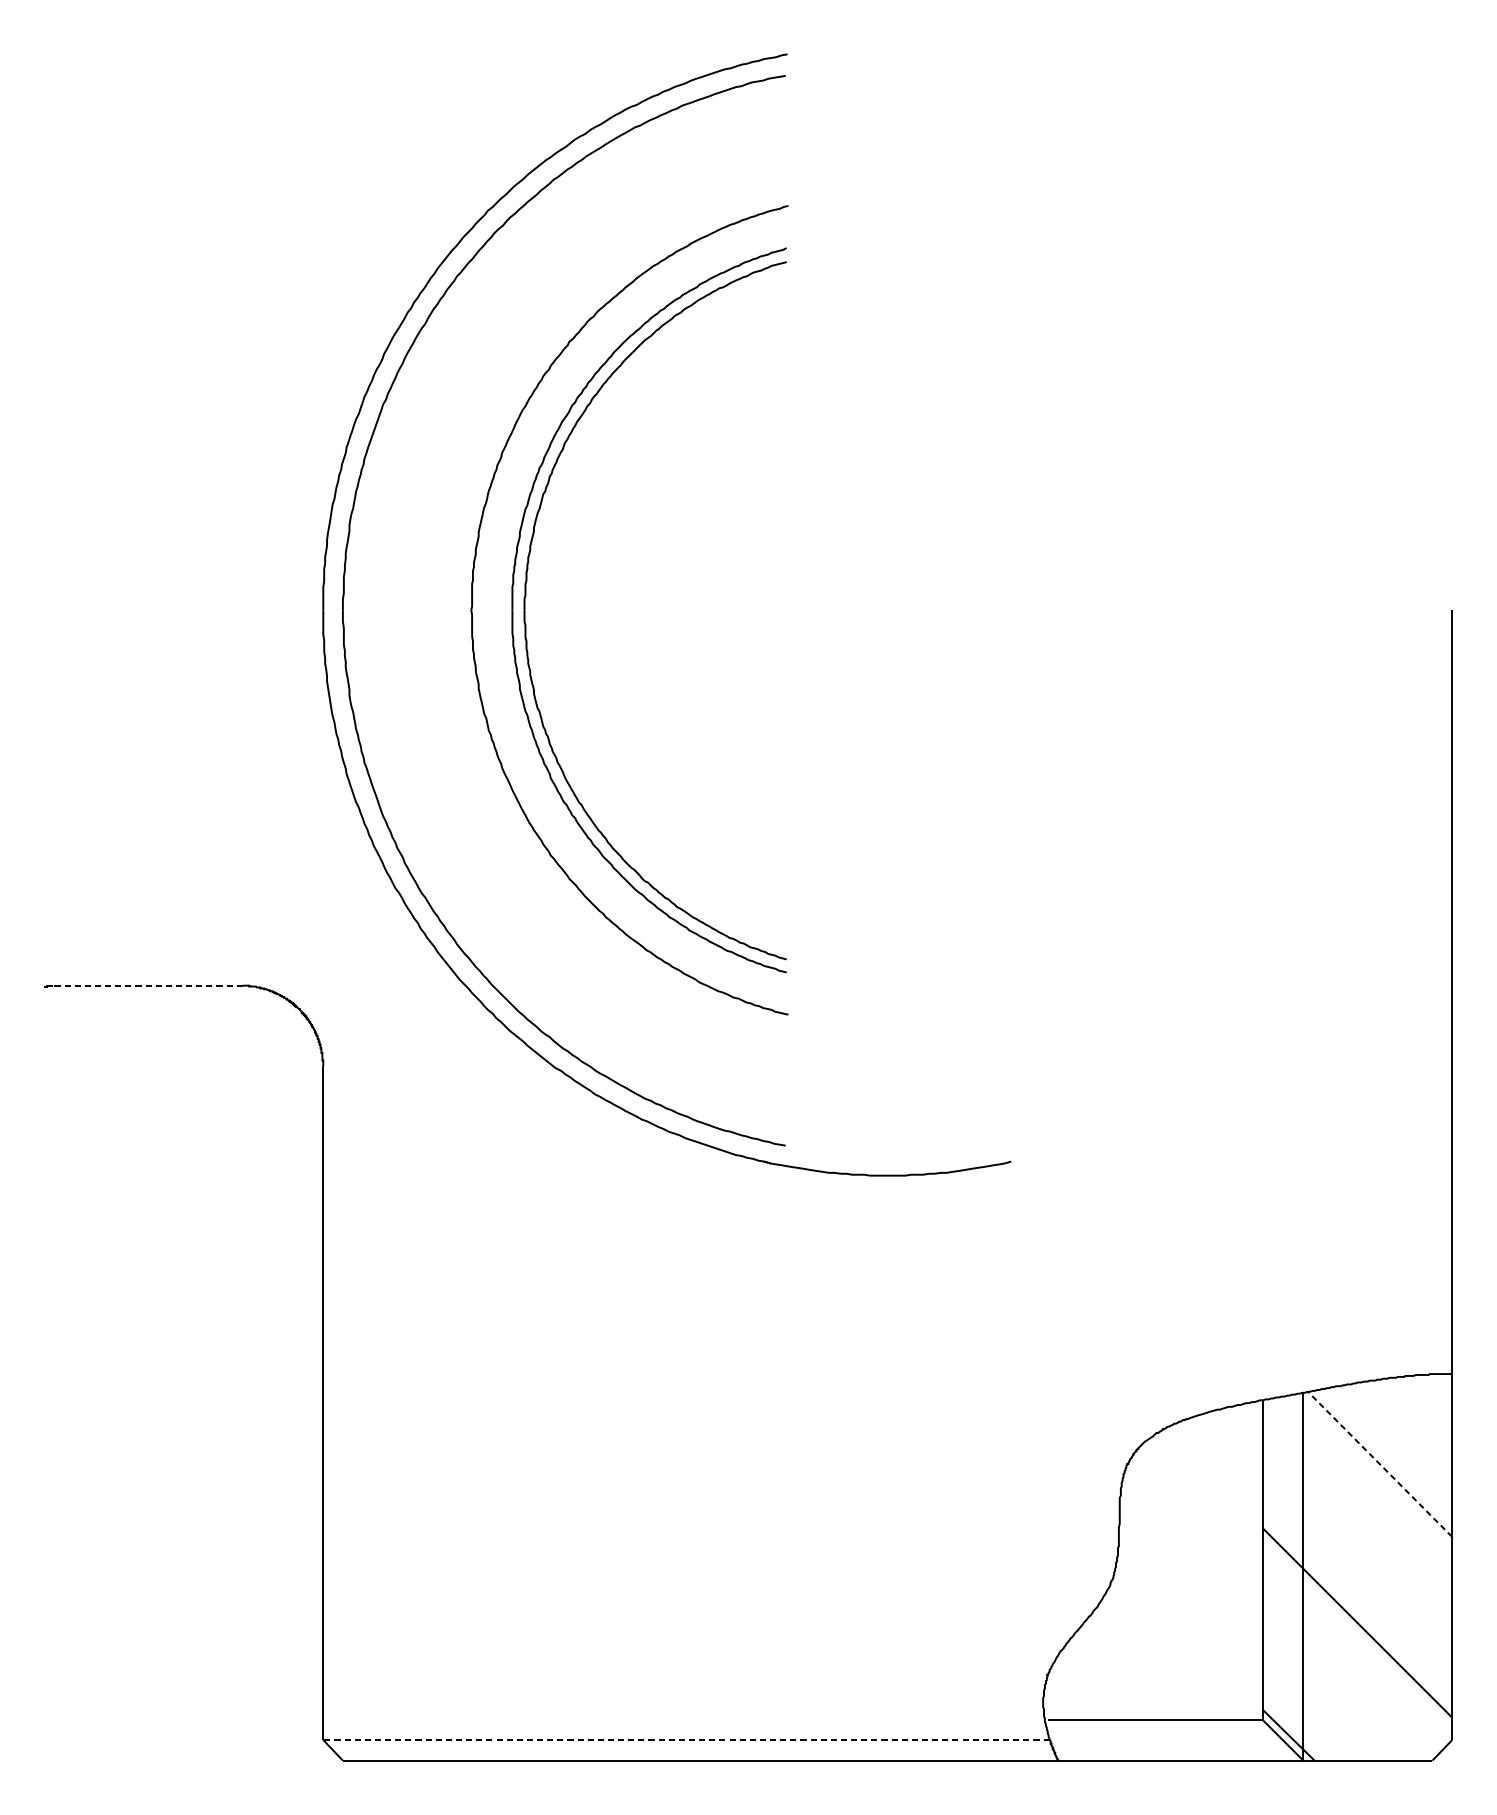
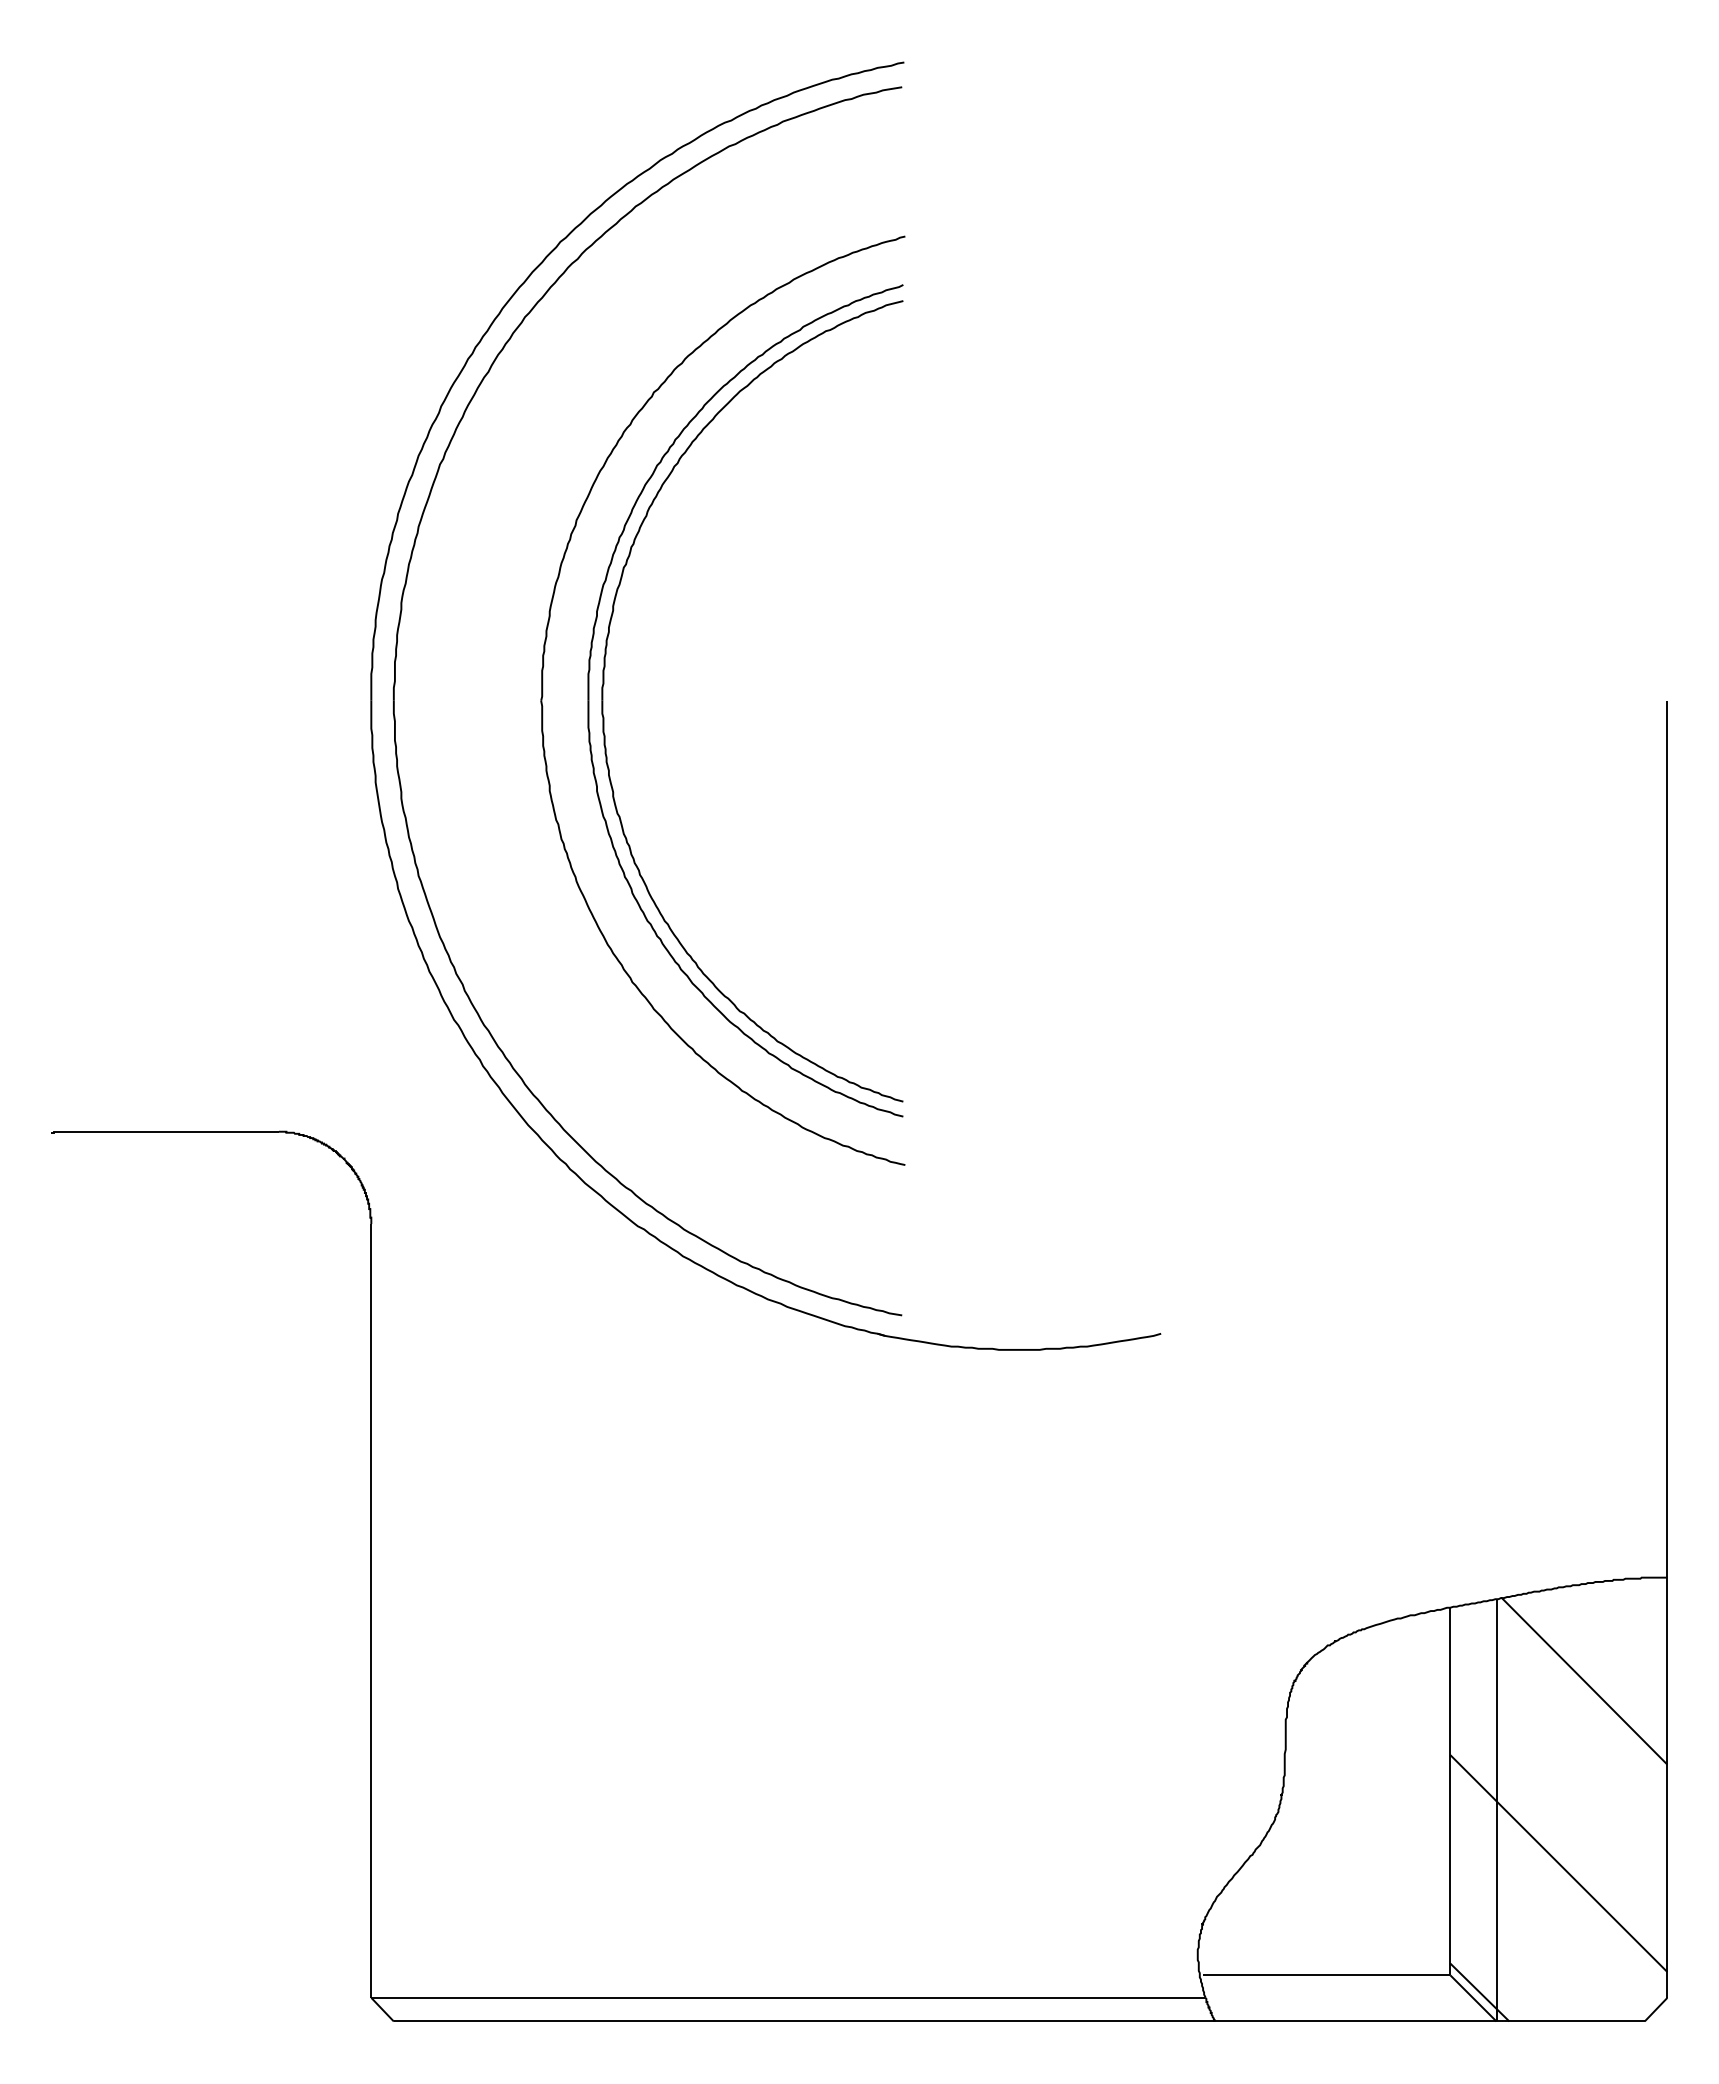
line: (147, 985) -> (169, 1131), dashed -> solid
line: (1379, 1464) -> (1584, 1681), dashed -> solid
line: (686, 1739) -> (788, 1997), dashed -> solid

